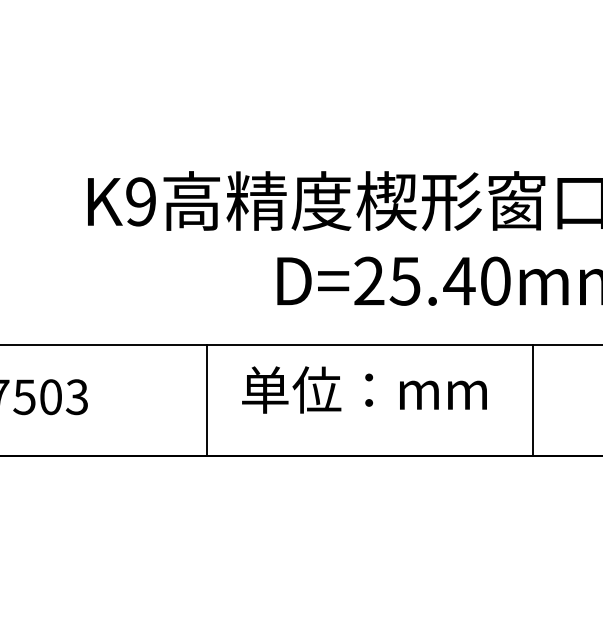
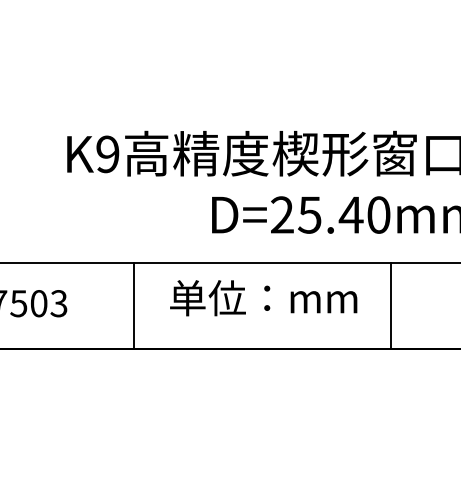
text: (364, 390) -> (263, 298), moved
line: (207, 399) -> (134, 305), moved
line: (533, 399) -> (391, 305), moved

